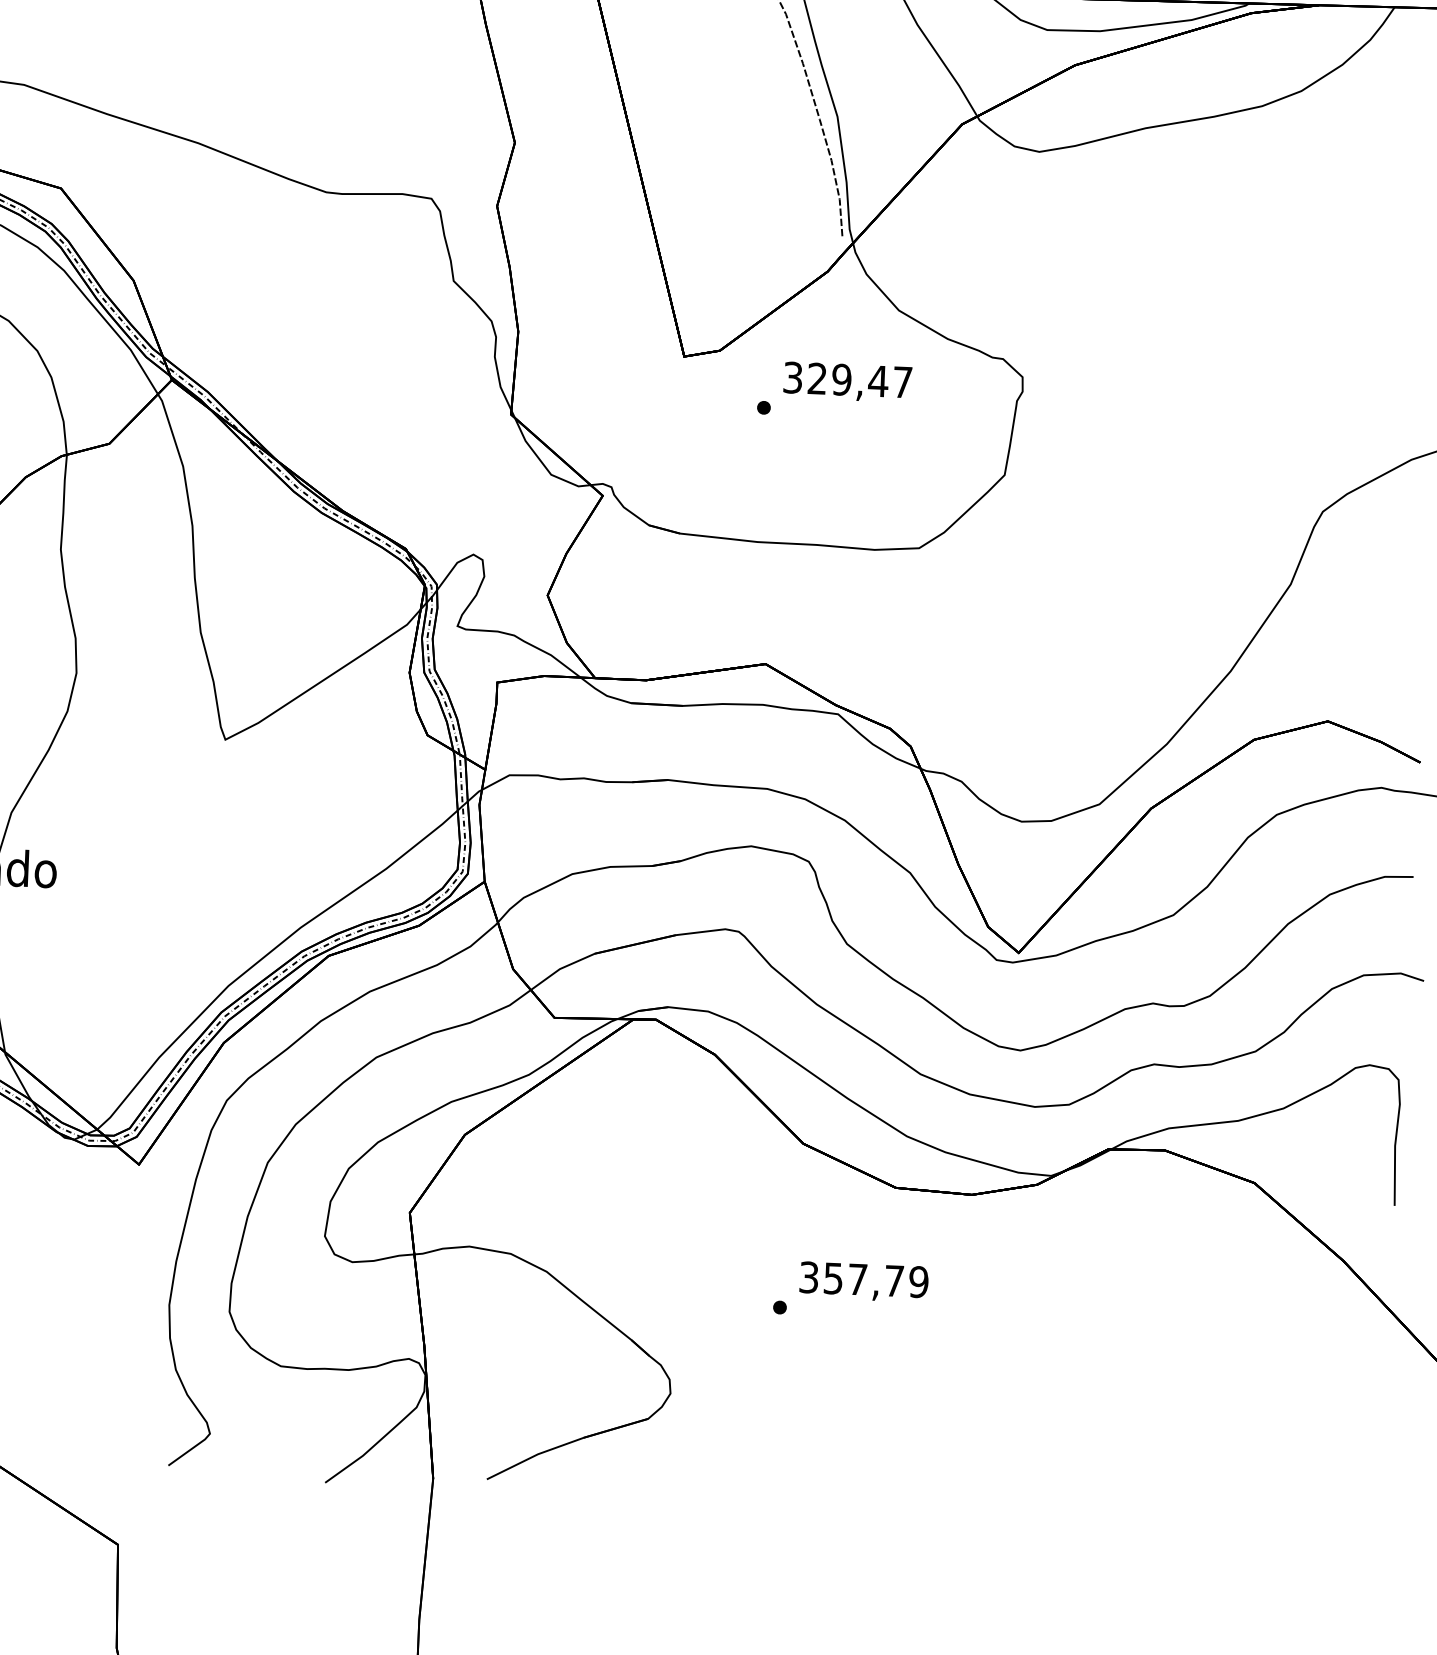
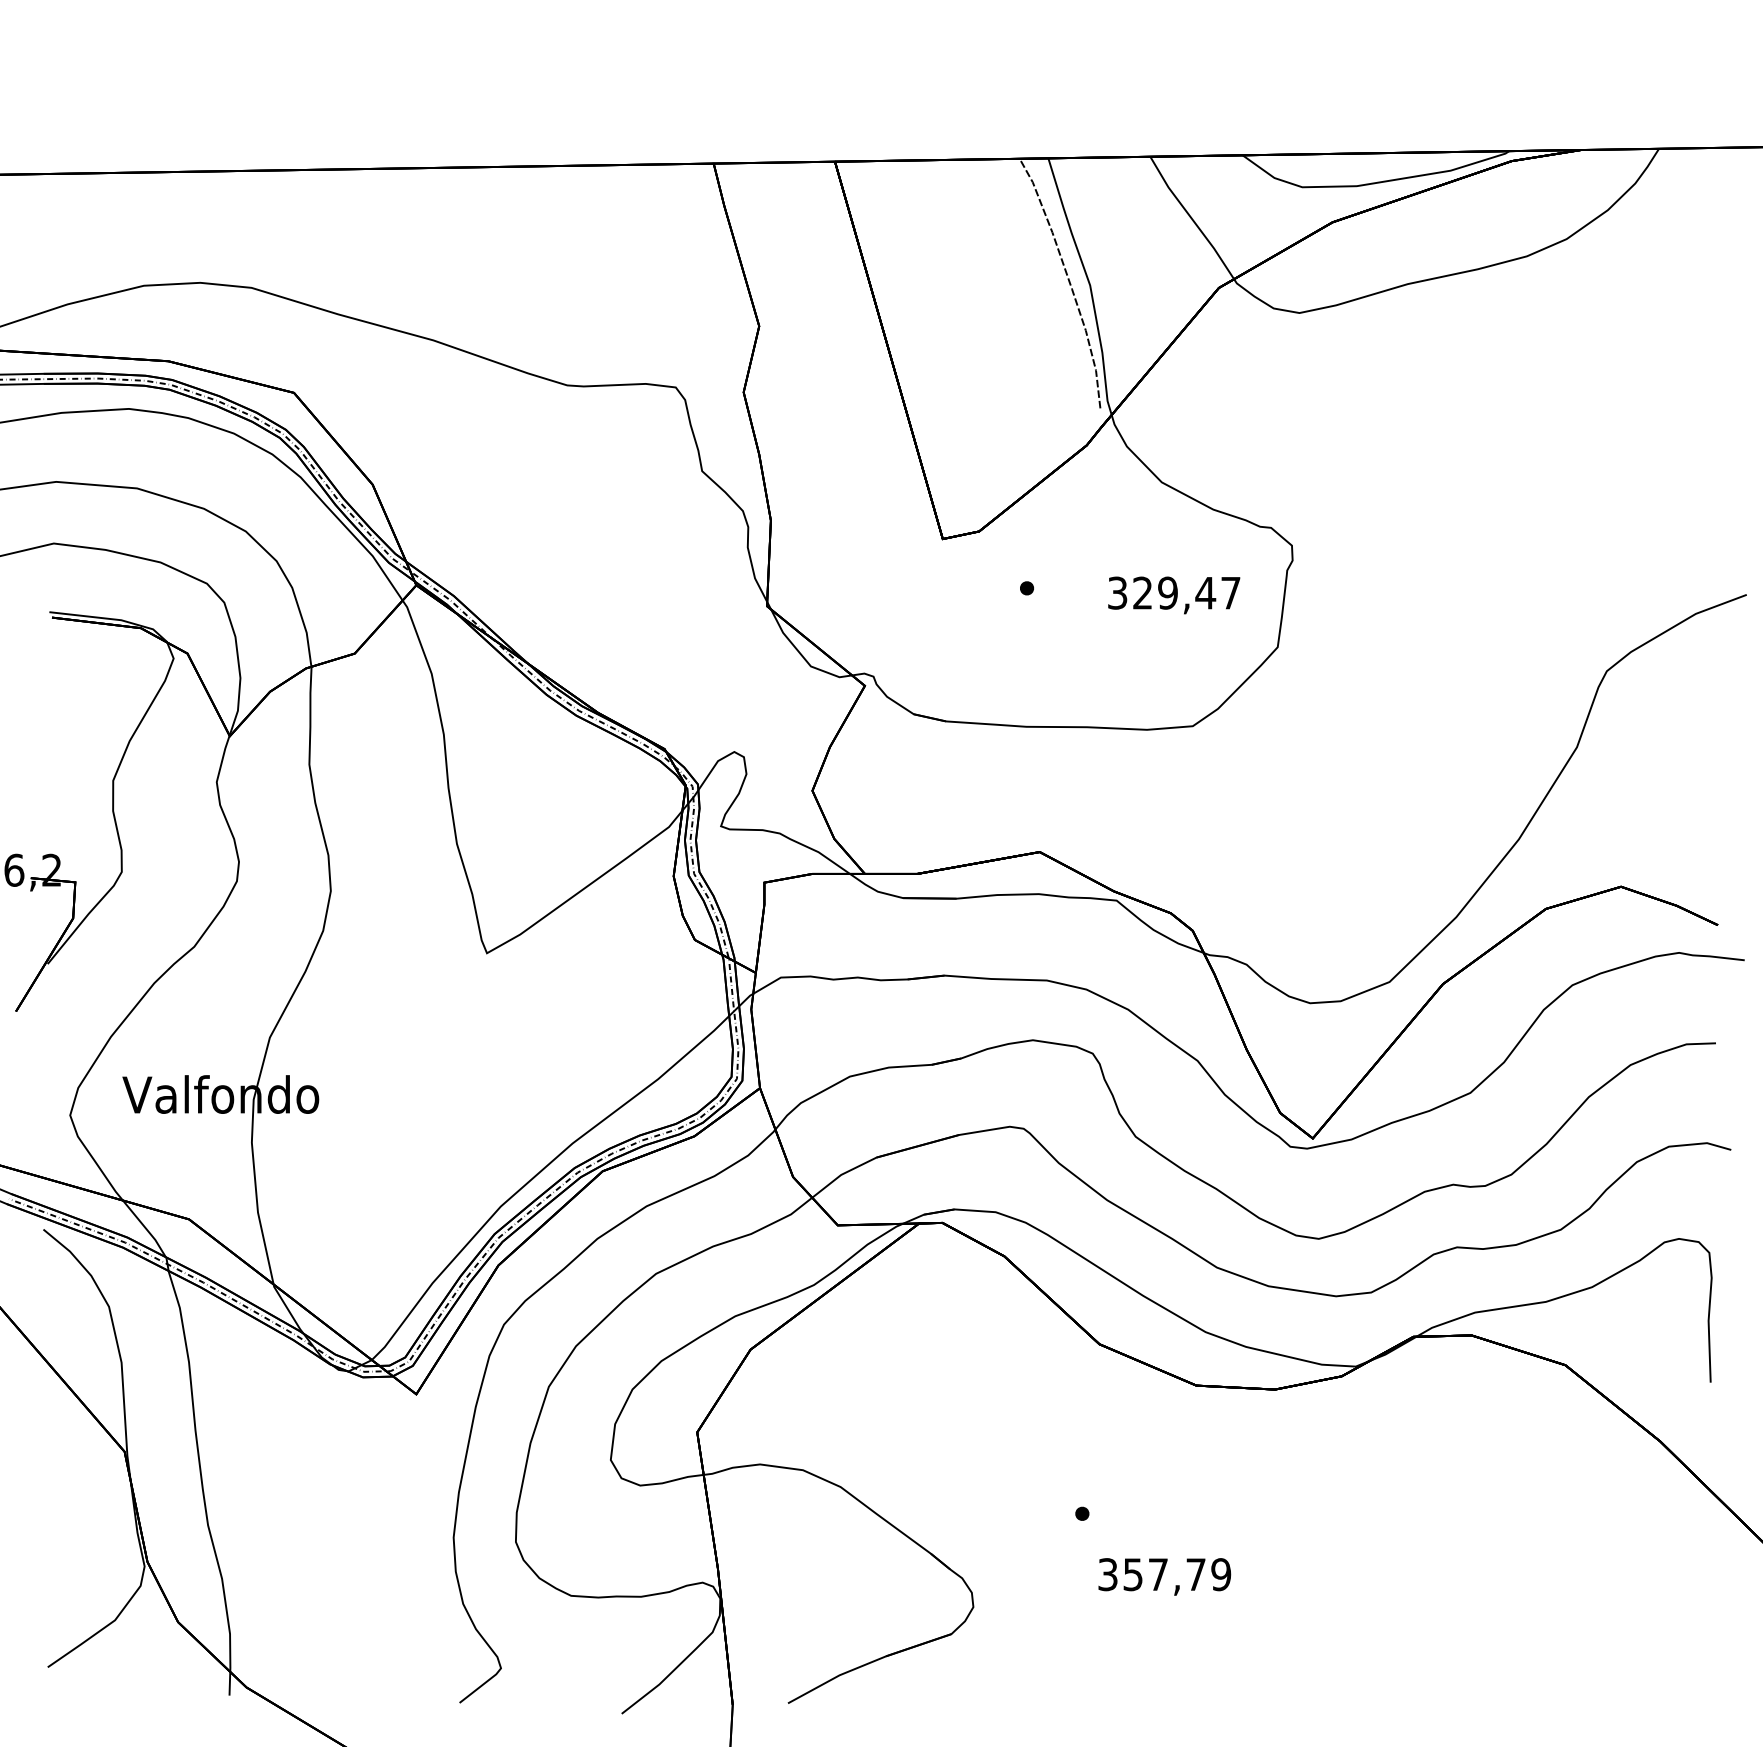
text: (848, 382) -> (1174, 595), moved
text: (863, 1281) -> (1164, 1576), moved

